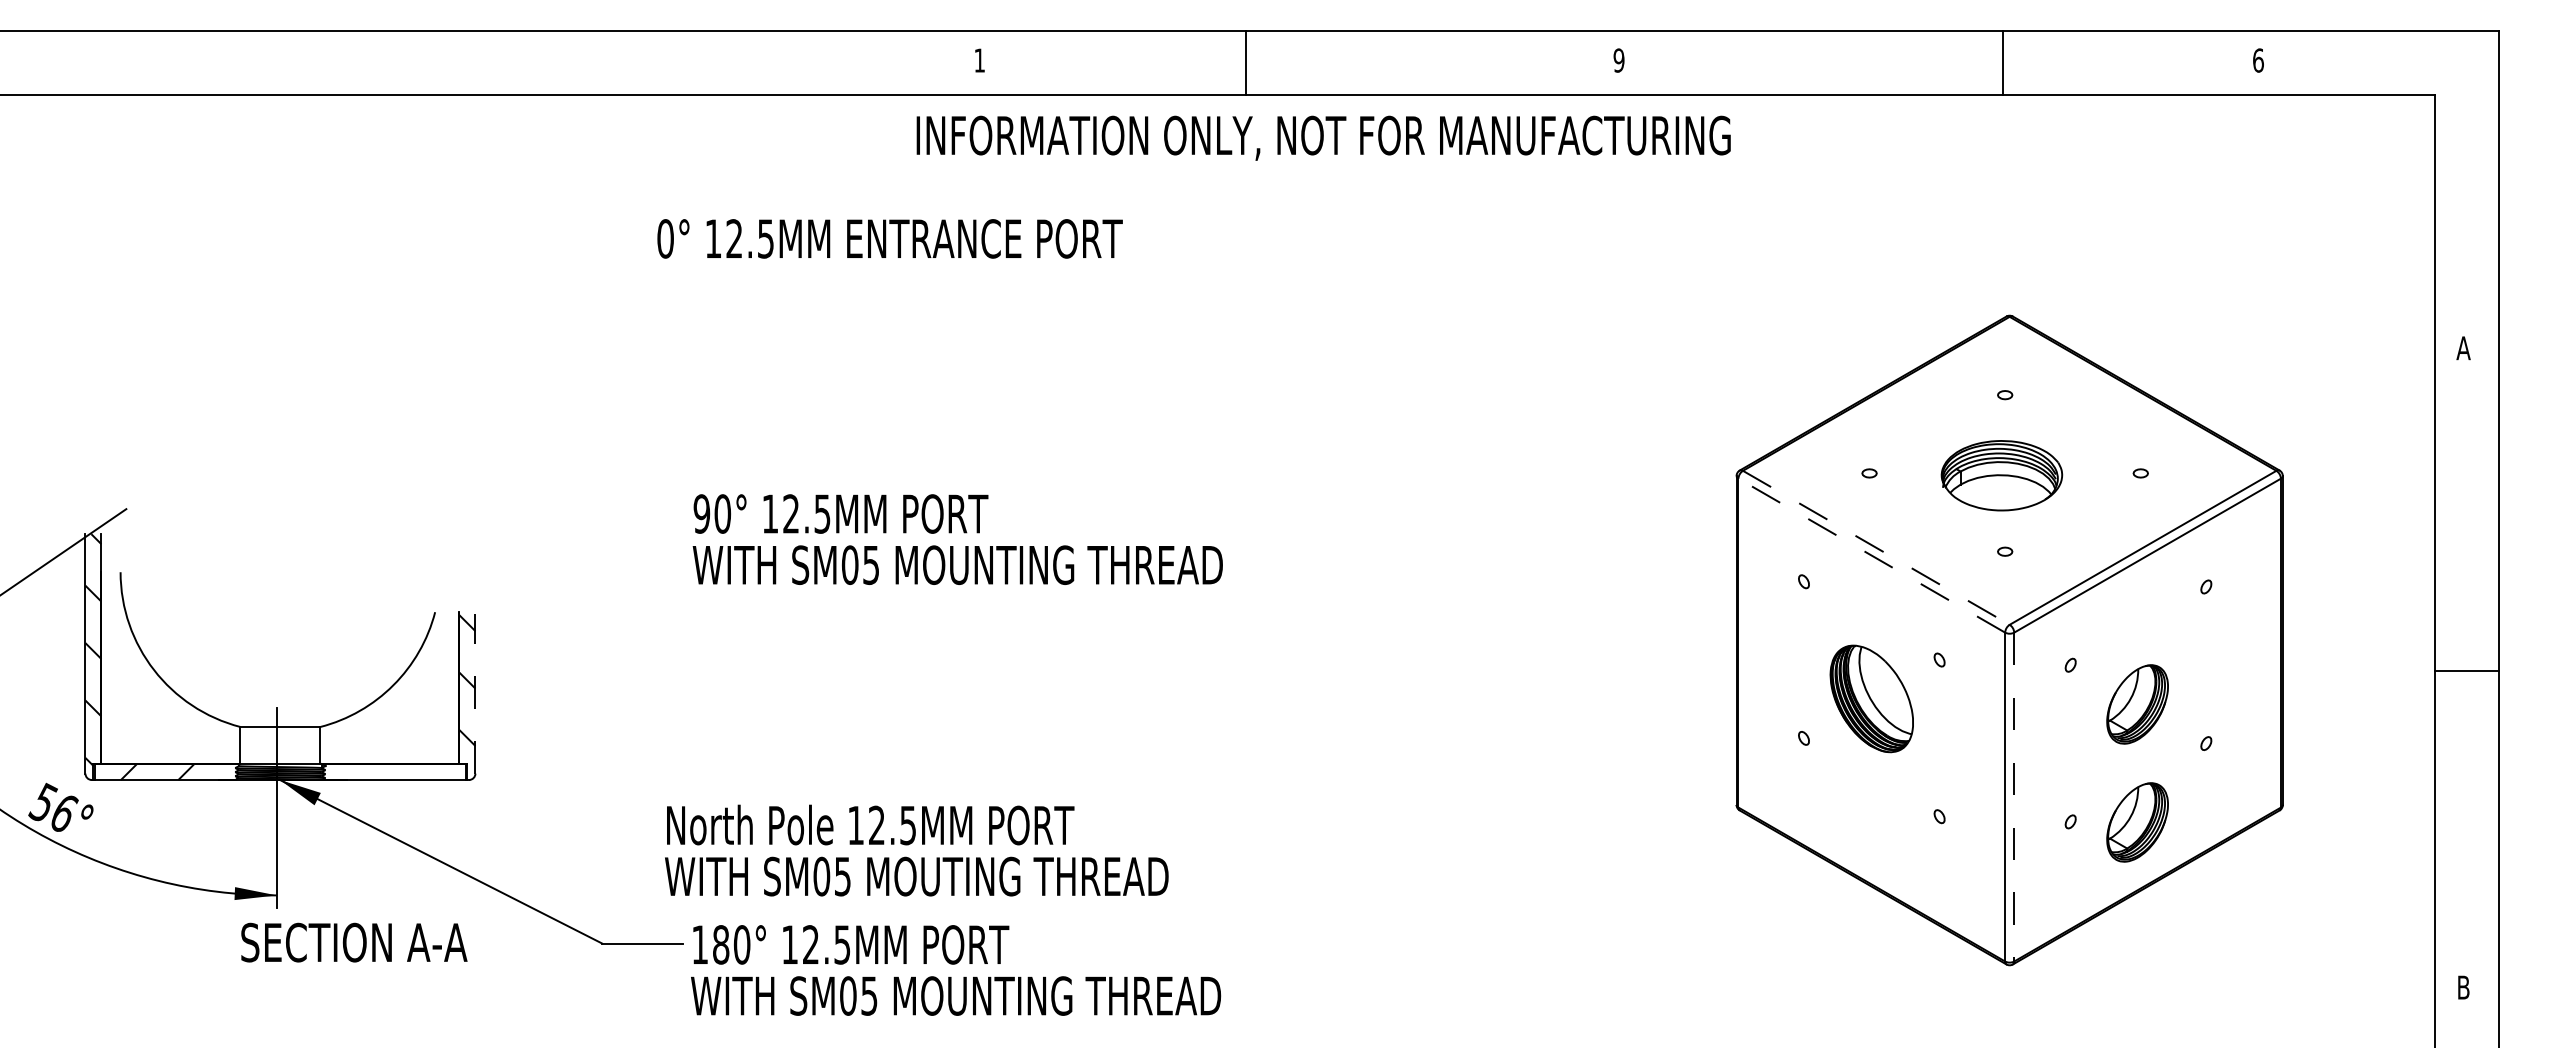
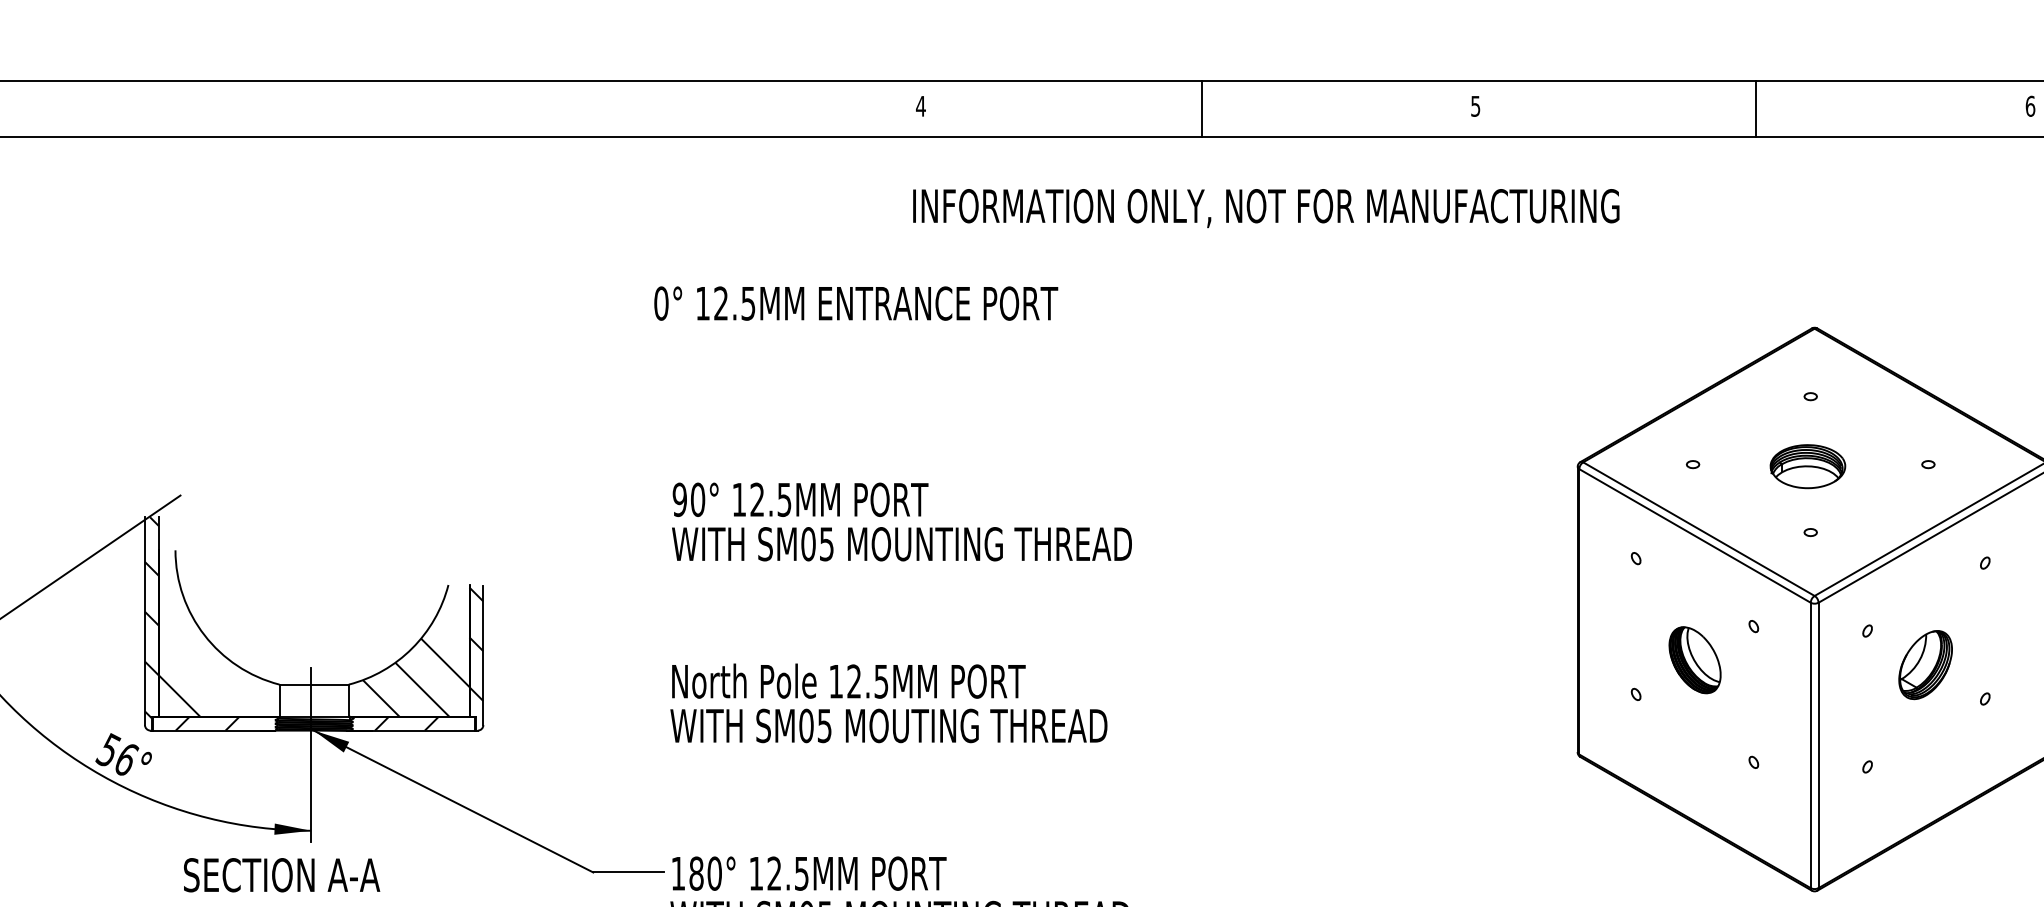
text: (979, 60) -> (920, 106), 1 -> 4
text: (1618, 60) -> (1475, 106), 9 -> 5
line: (1246, 63) -> (1201, 108), moved
line: (2002, 63) -> (1756, 108), moved
text: (1323, 137) -> (1266, 207), moved
text: (889, 238) -> (855, 303), moved
part: (2001, 475) -> (1807, 466), size x0.71
line: (1876, 547) -> (1699, 528), dashed -> solid
line: (1871, 555) -> (1694, 535), dashed -> solid
line: (475, 693) -> (483, 655), dashed -> solid
part: (1871, 698) -> (1694, 659), size x0.71
hatch: (389, 711) -> (408, 671), added
hatch: (125, 740) -> (179, 696), added
hatch: (407, 772) -> (424, 724), added
line: (2014, 797) -> (1818, 745), dashed -> solid
part: (2137, 822) -> (1925, 767), removed
text: (916, 850) -> (888, 703), moved
text: (354, 942) -> (282, 875), moved

